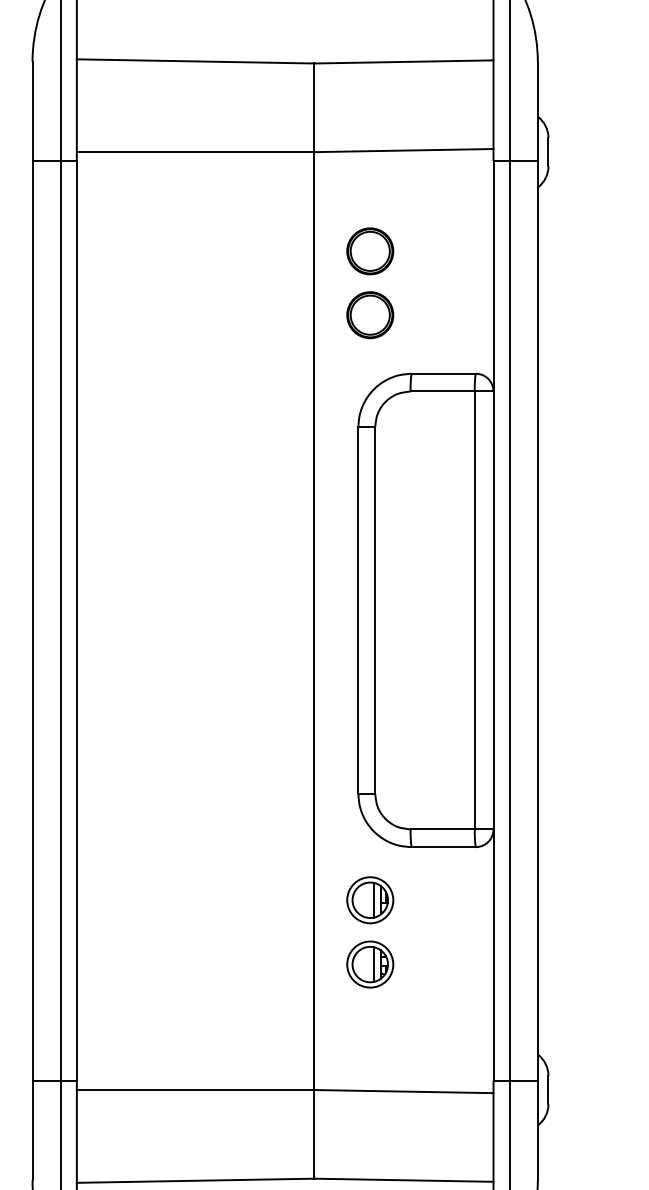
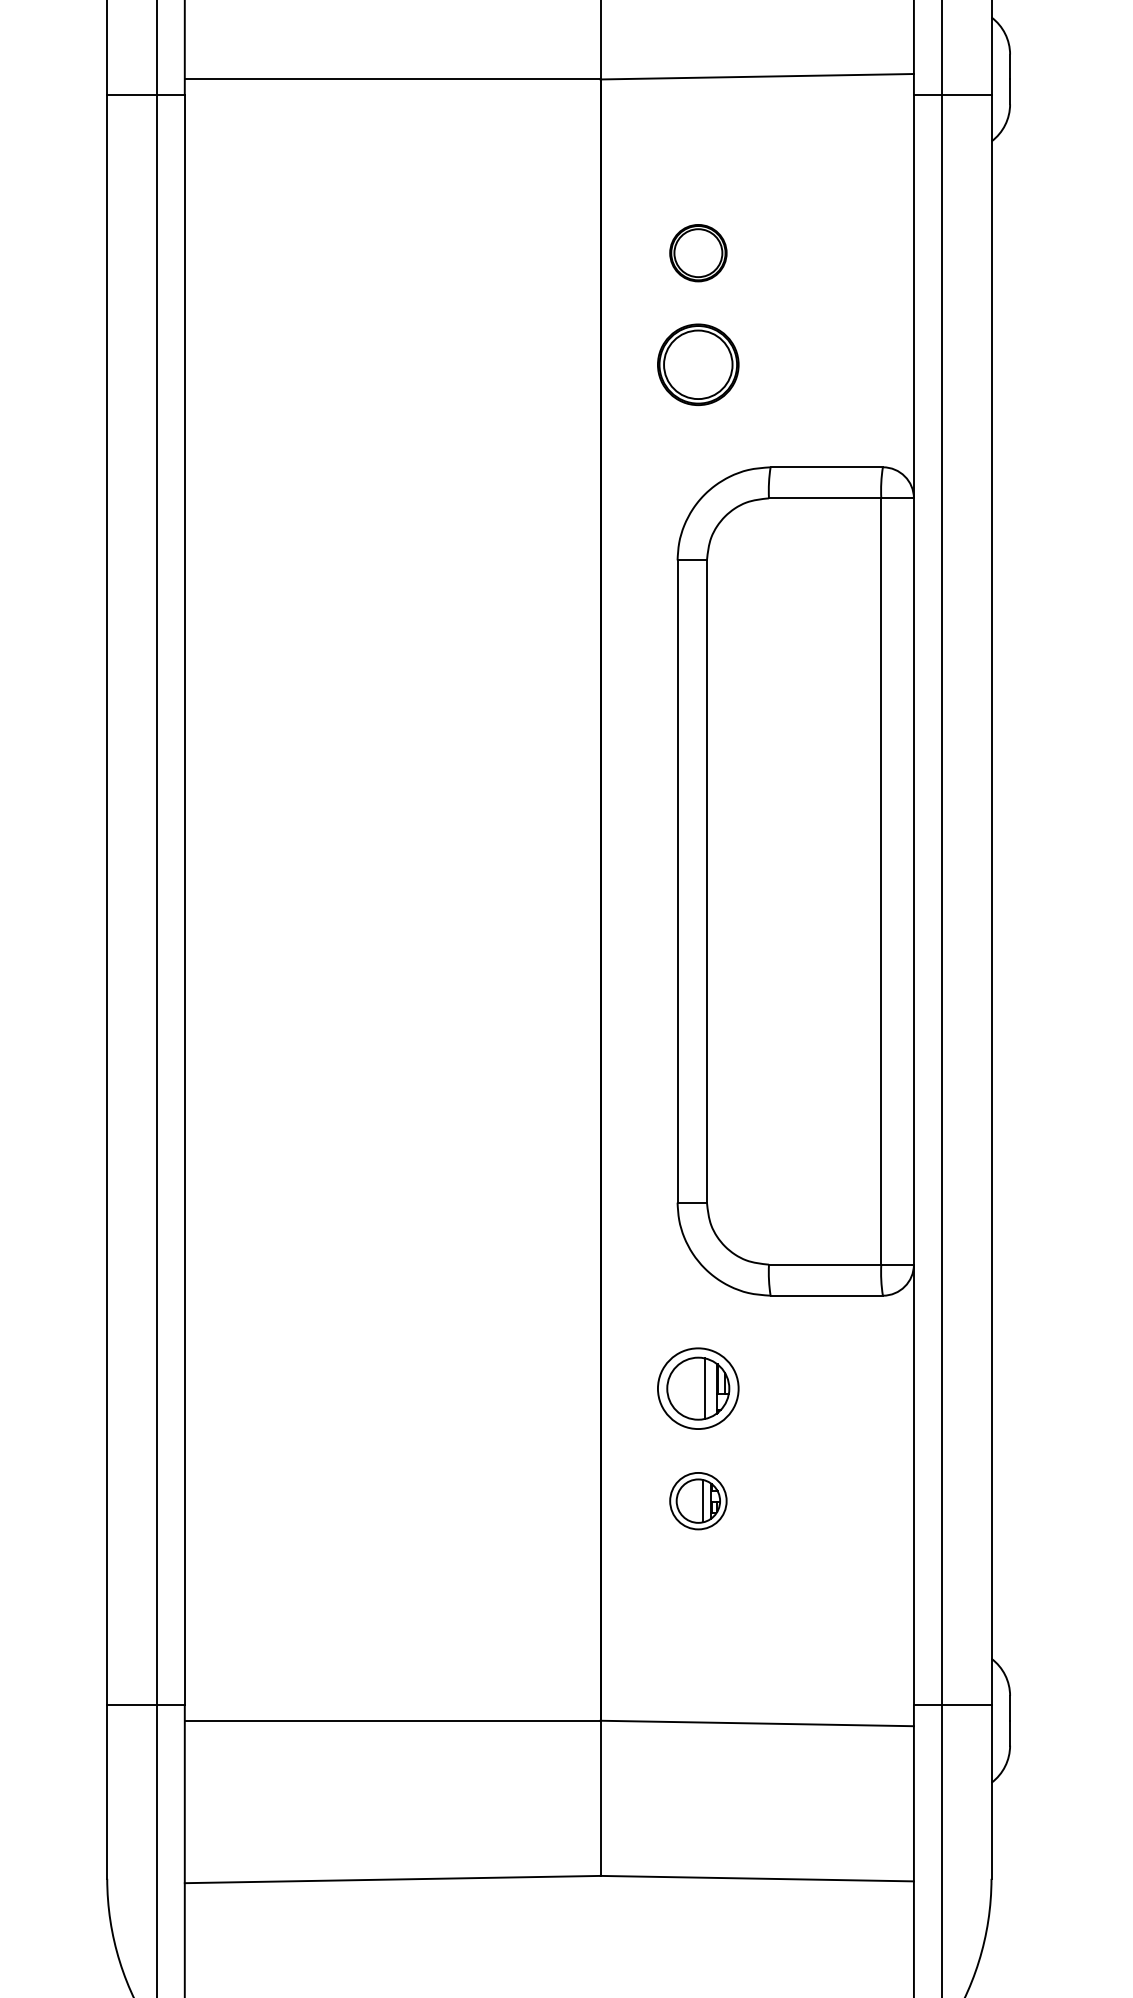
part: (370, 251) -> (698, 253), size x0.7
part: (370, 964) -> (698, 1501), size x0.7

